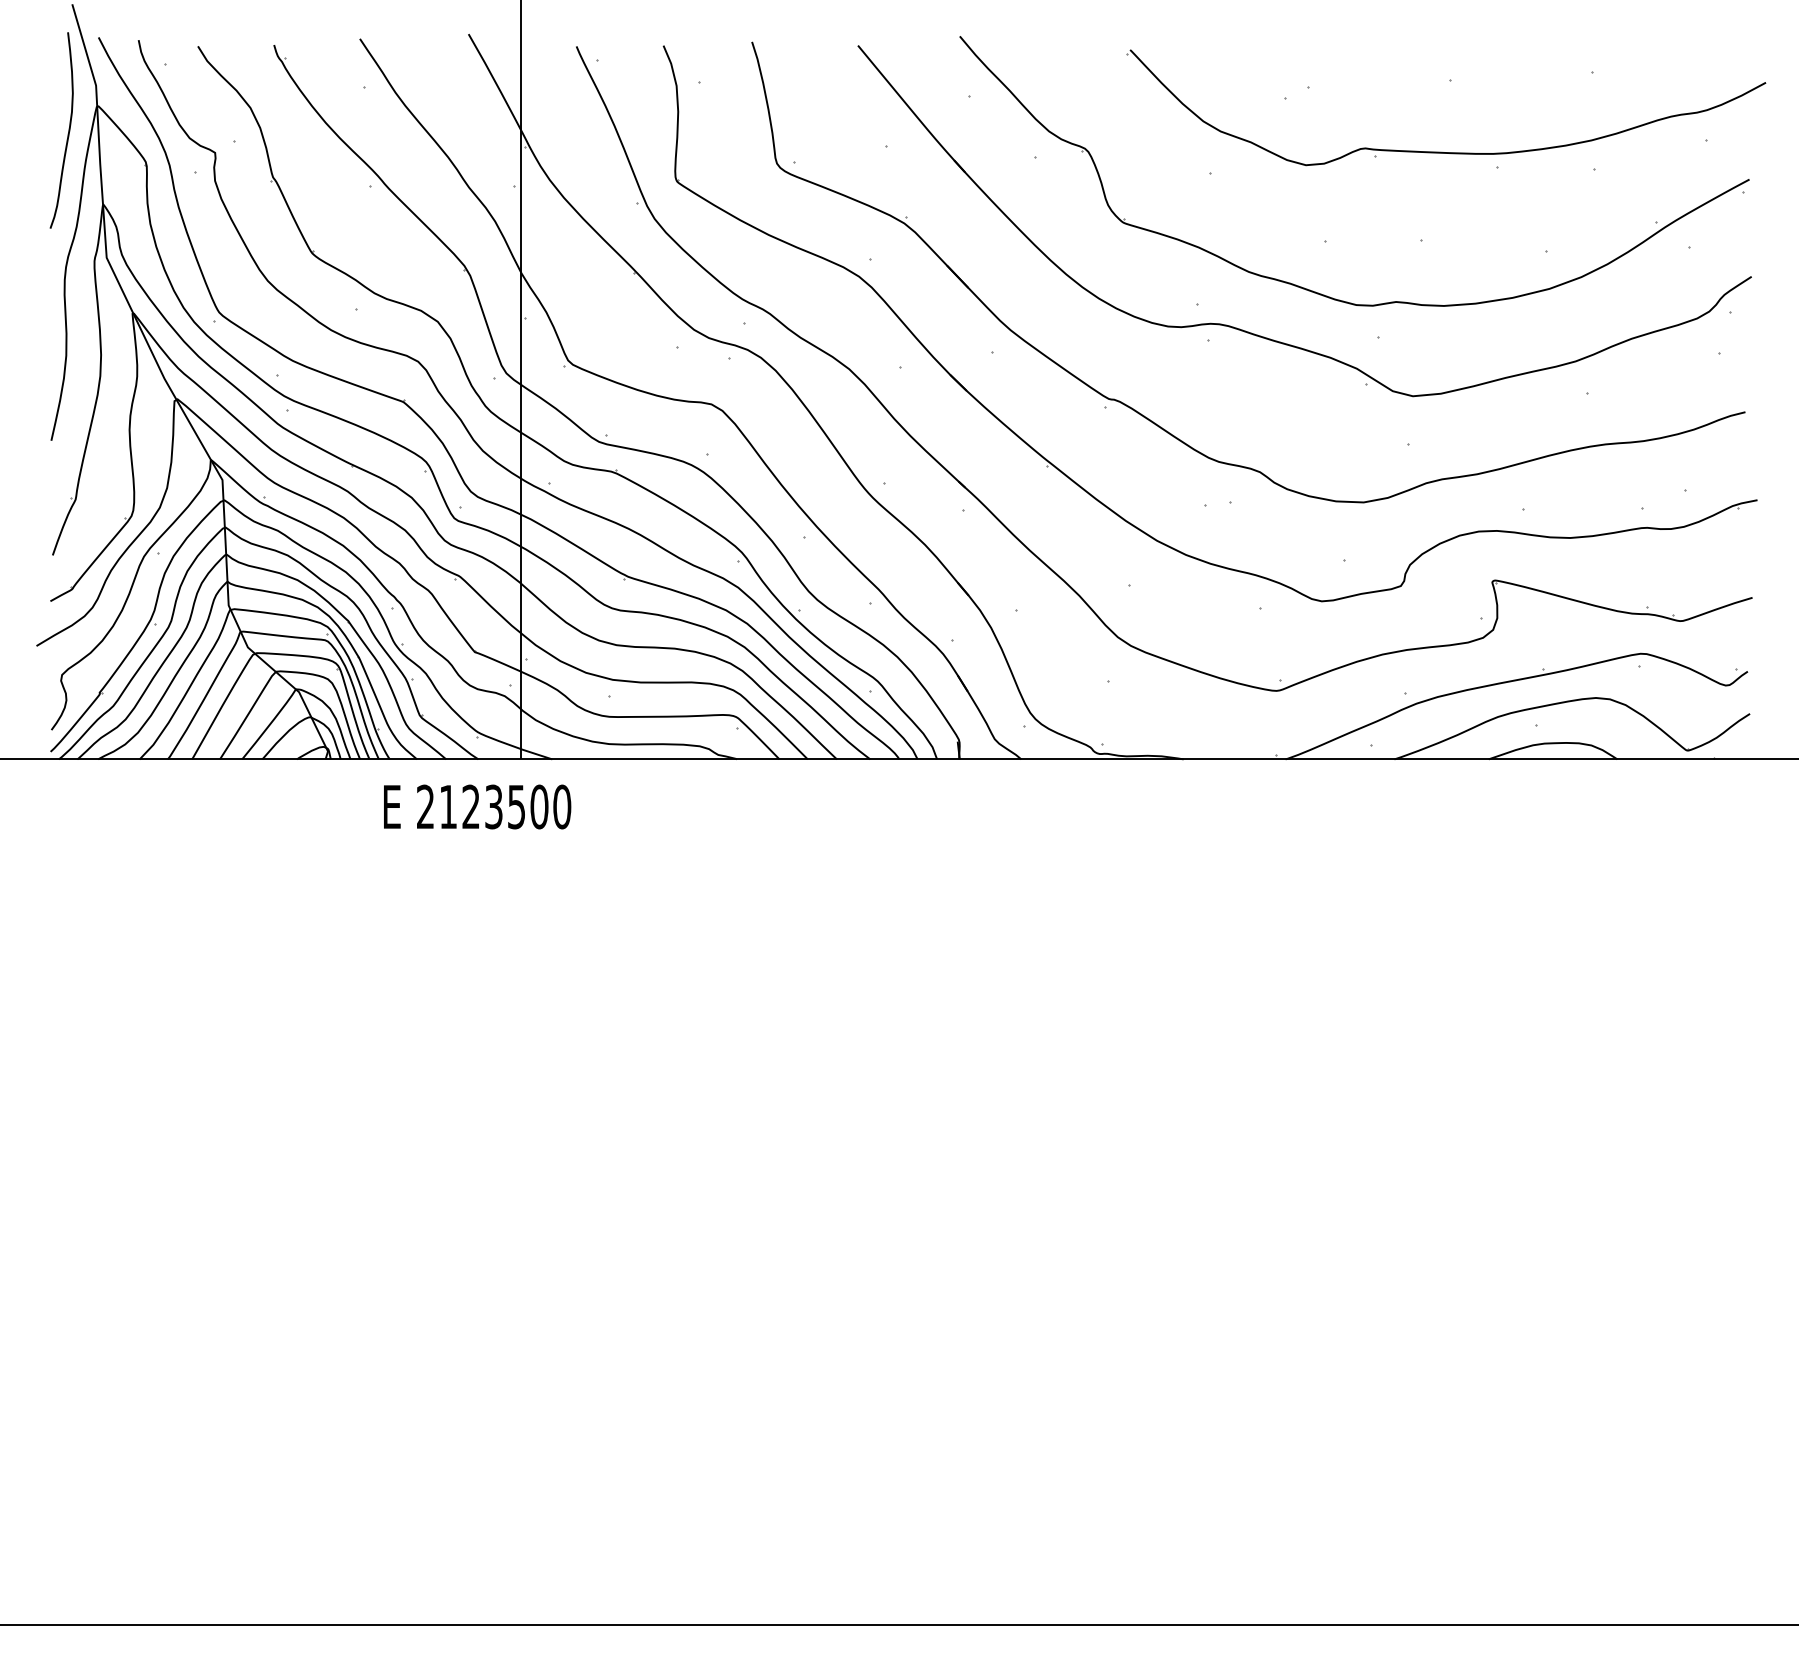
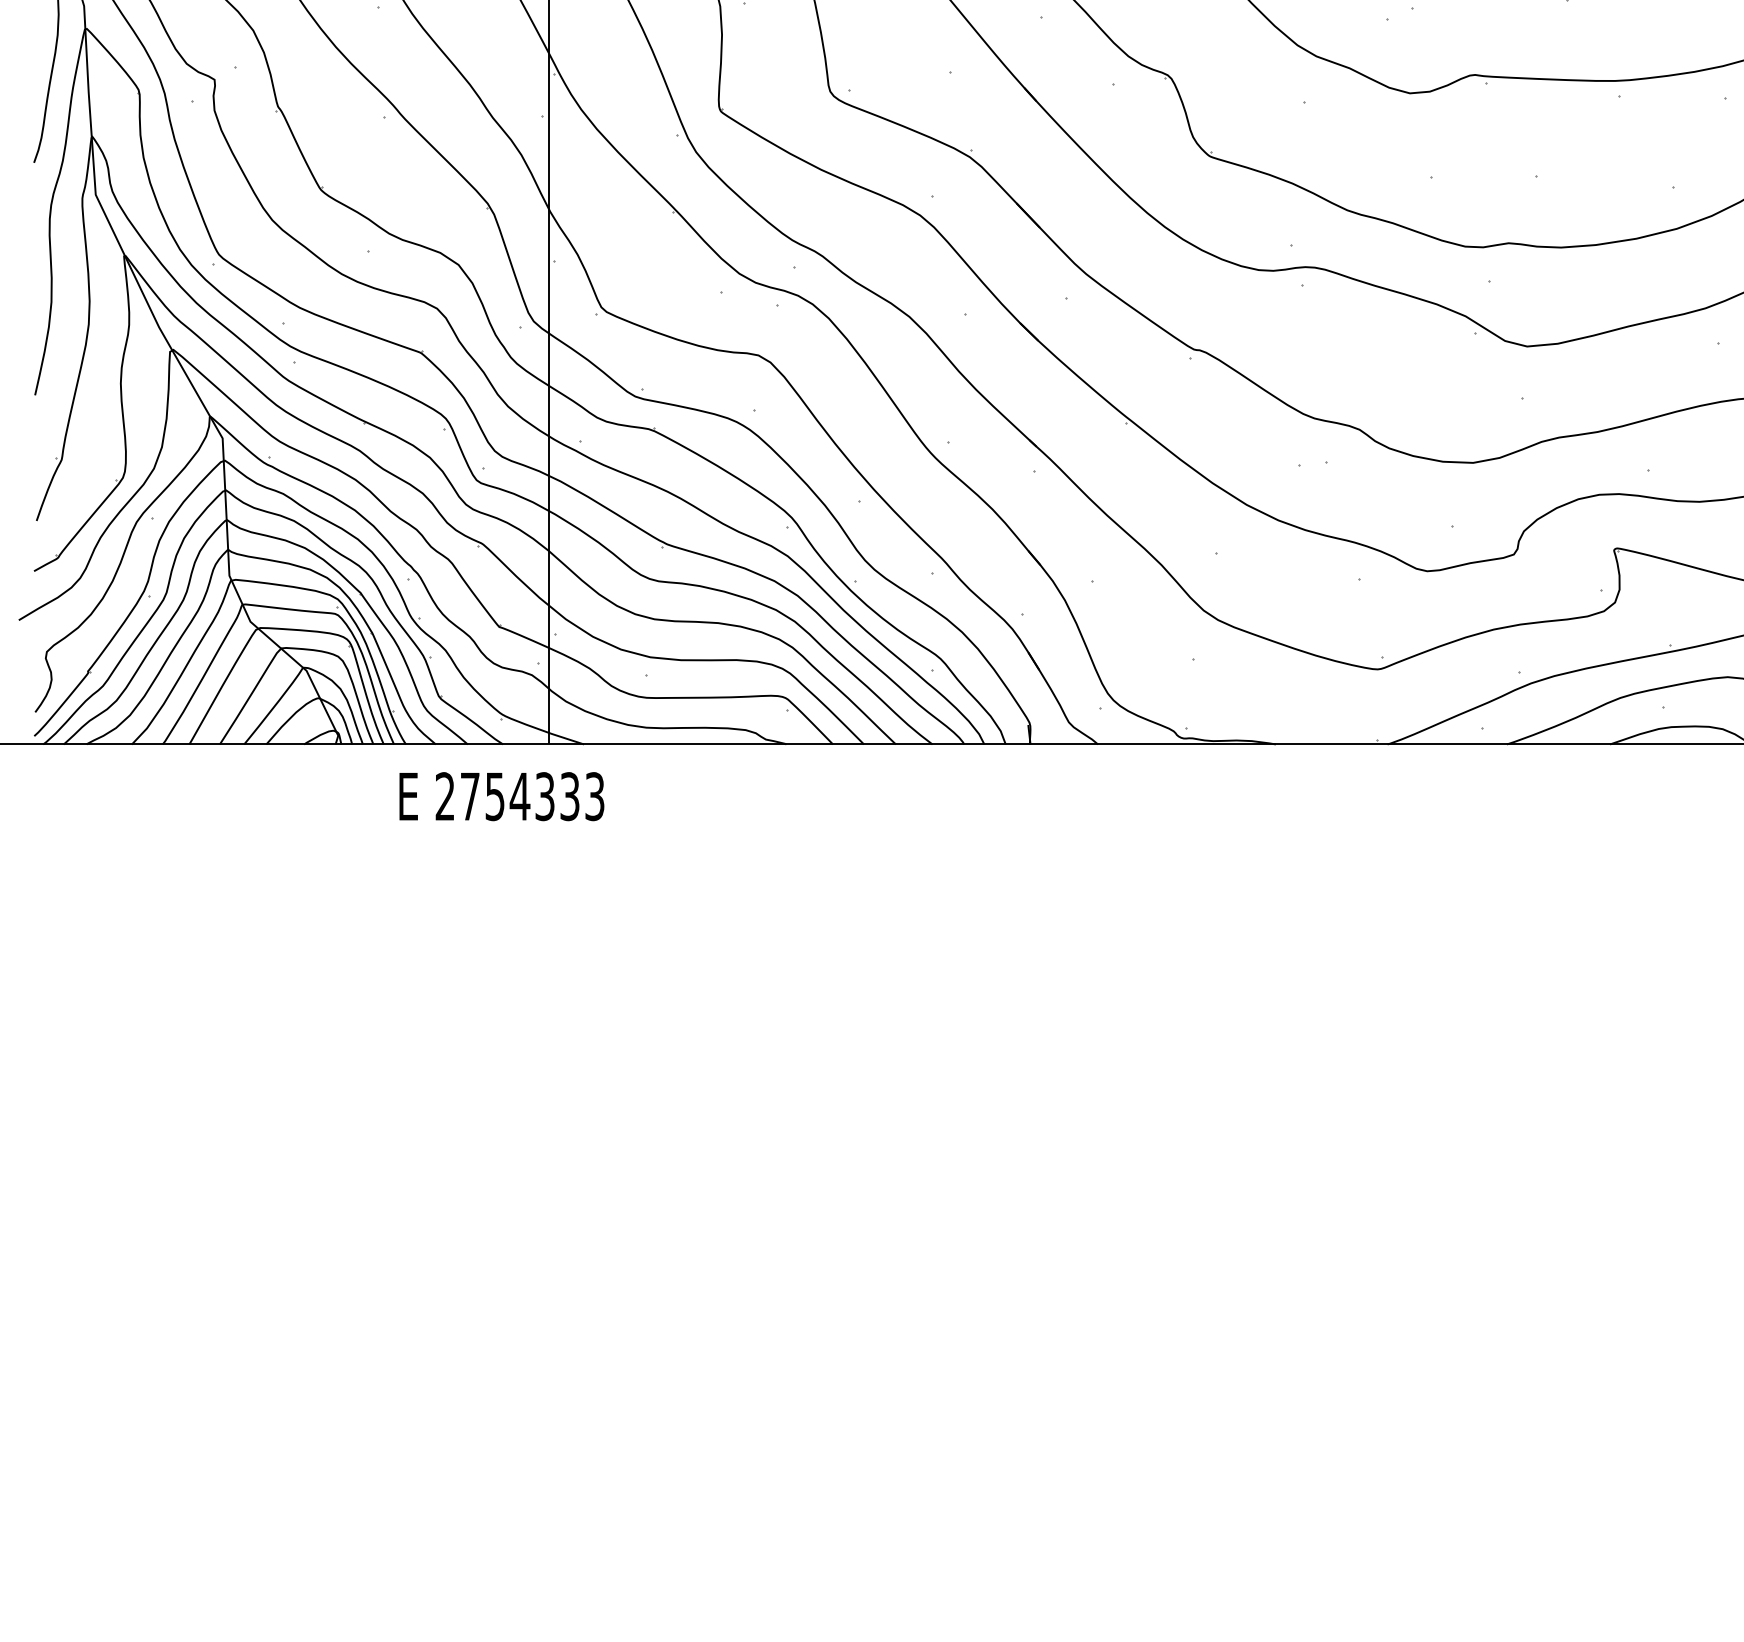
text: (505, 806) -> (532, 796), 2123500 -> 2754333

